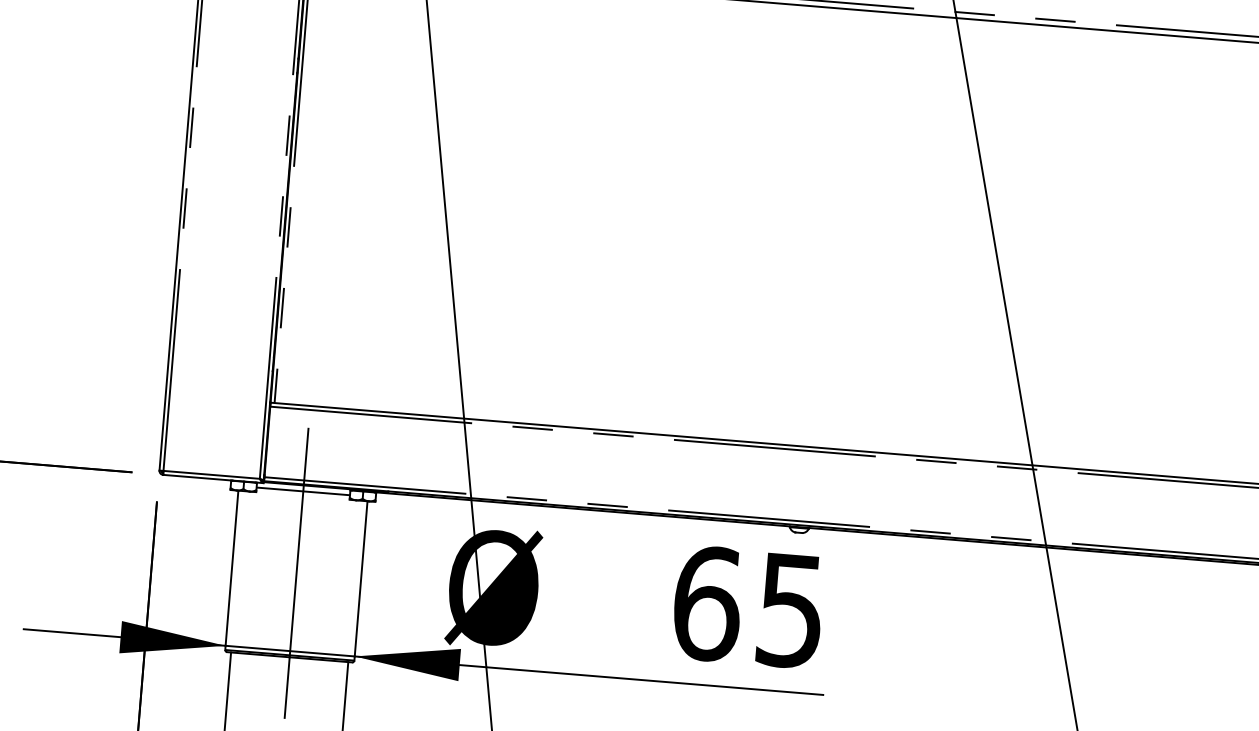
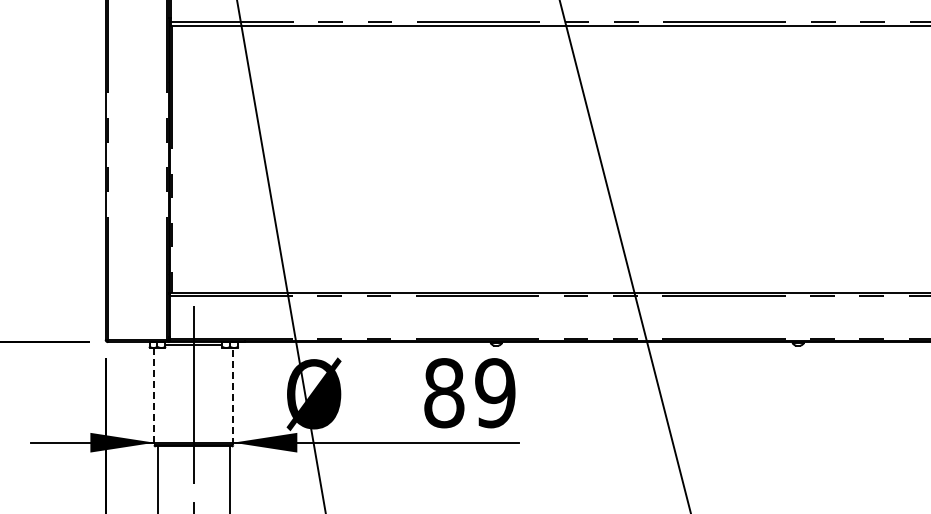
line: (231, 570) -> (154, 396), solid -> dashed
line: (361, 580) -> (233, 396), solid -> dashed
text: (748, 607) -> (469, 393), 65 -> 89

